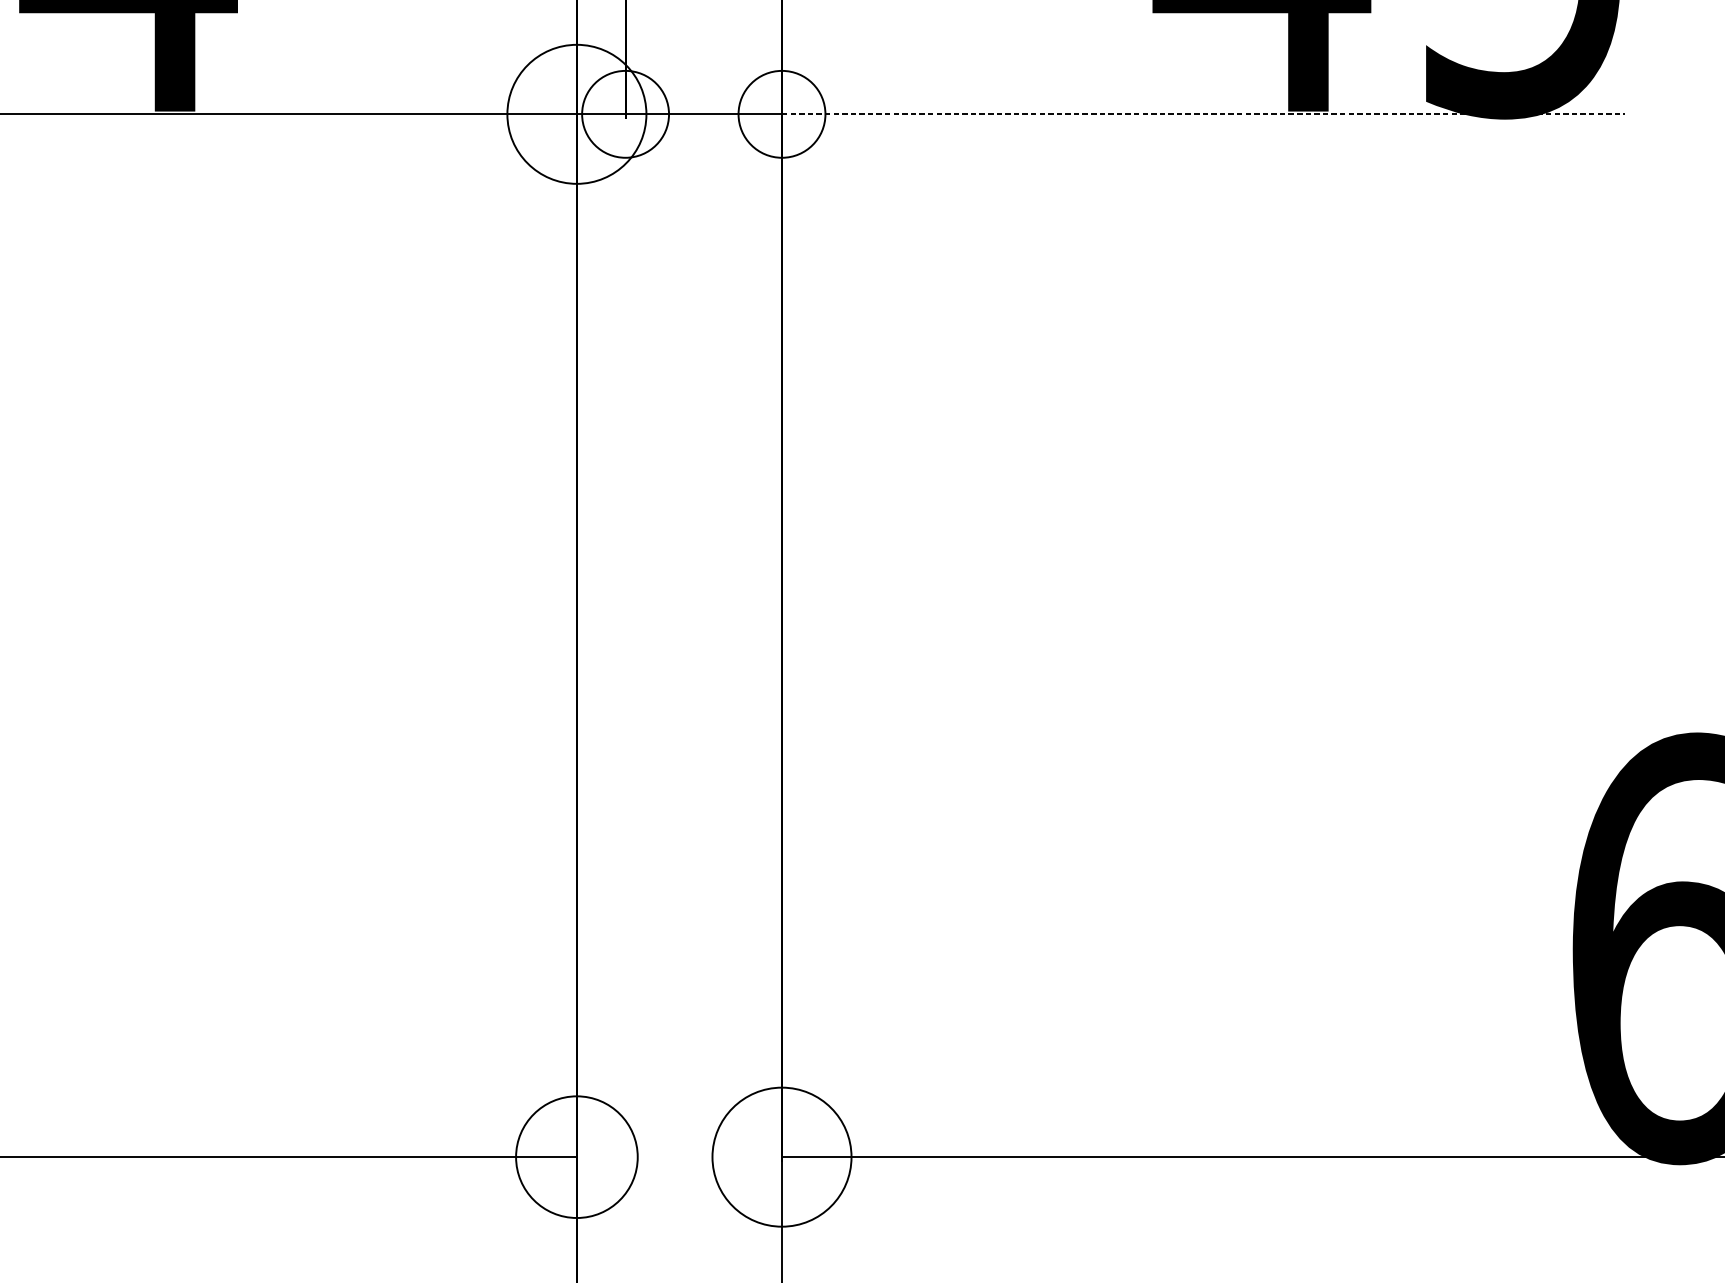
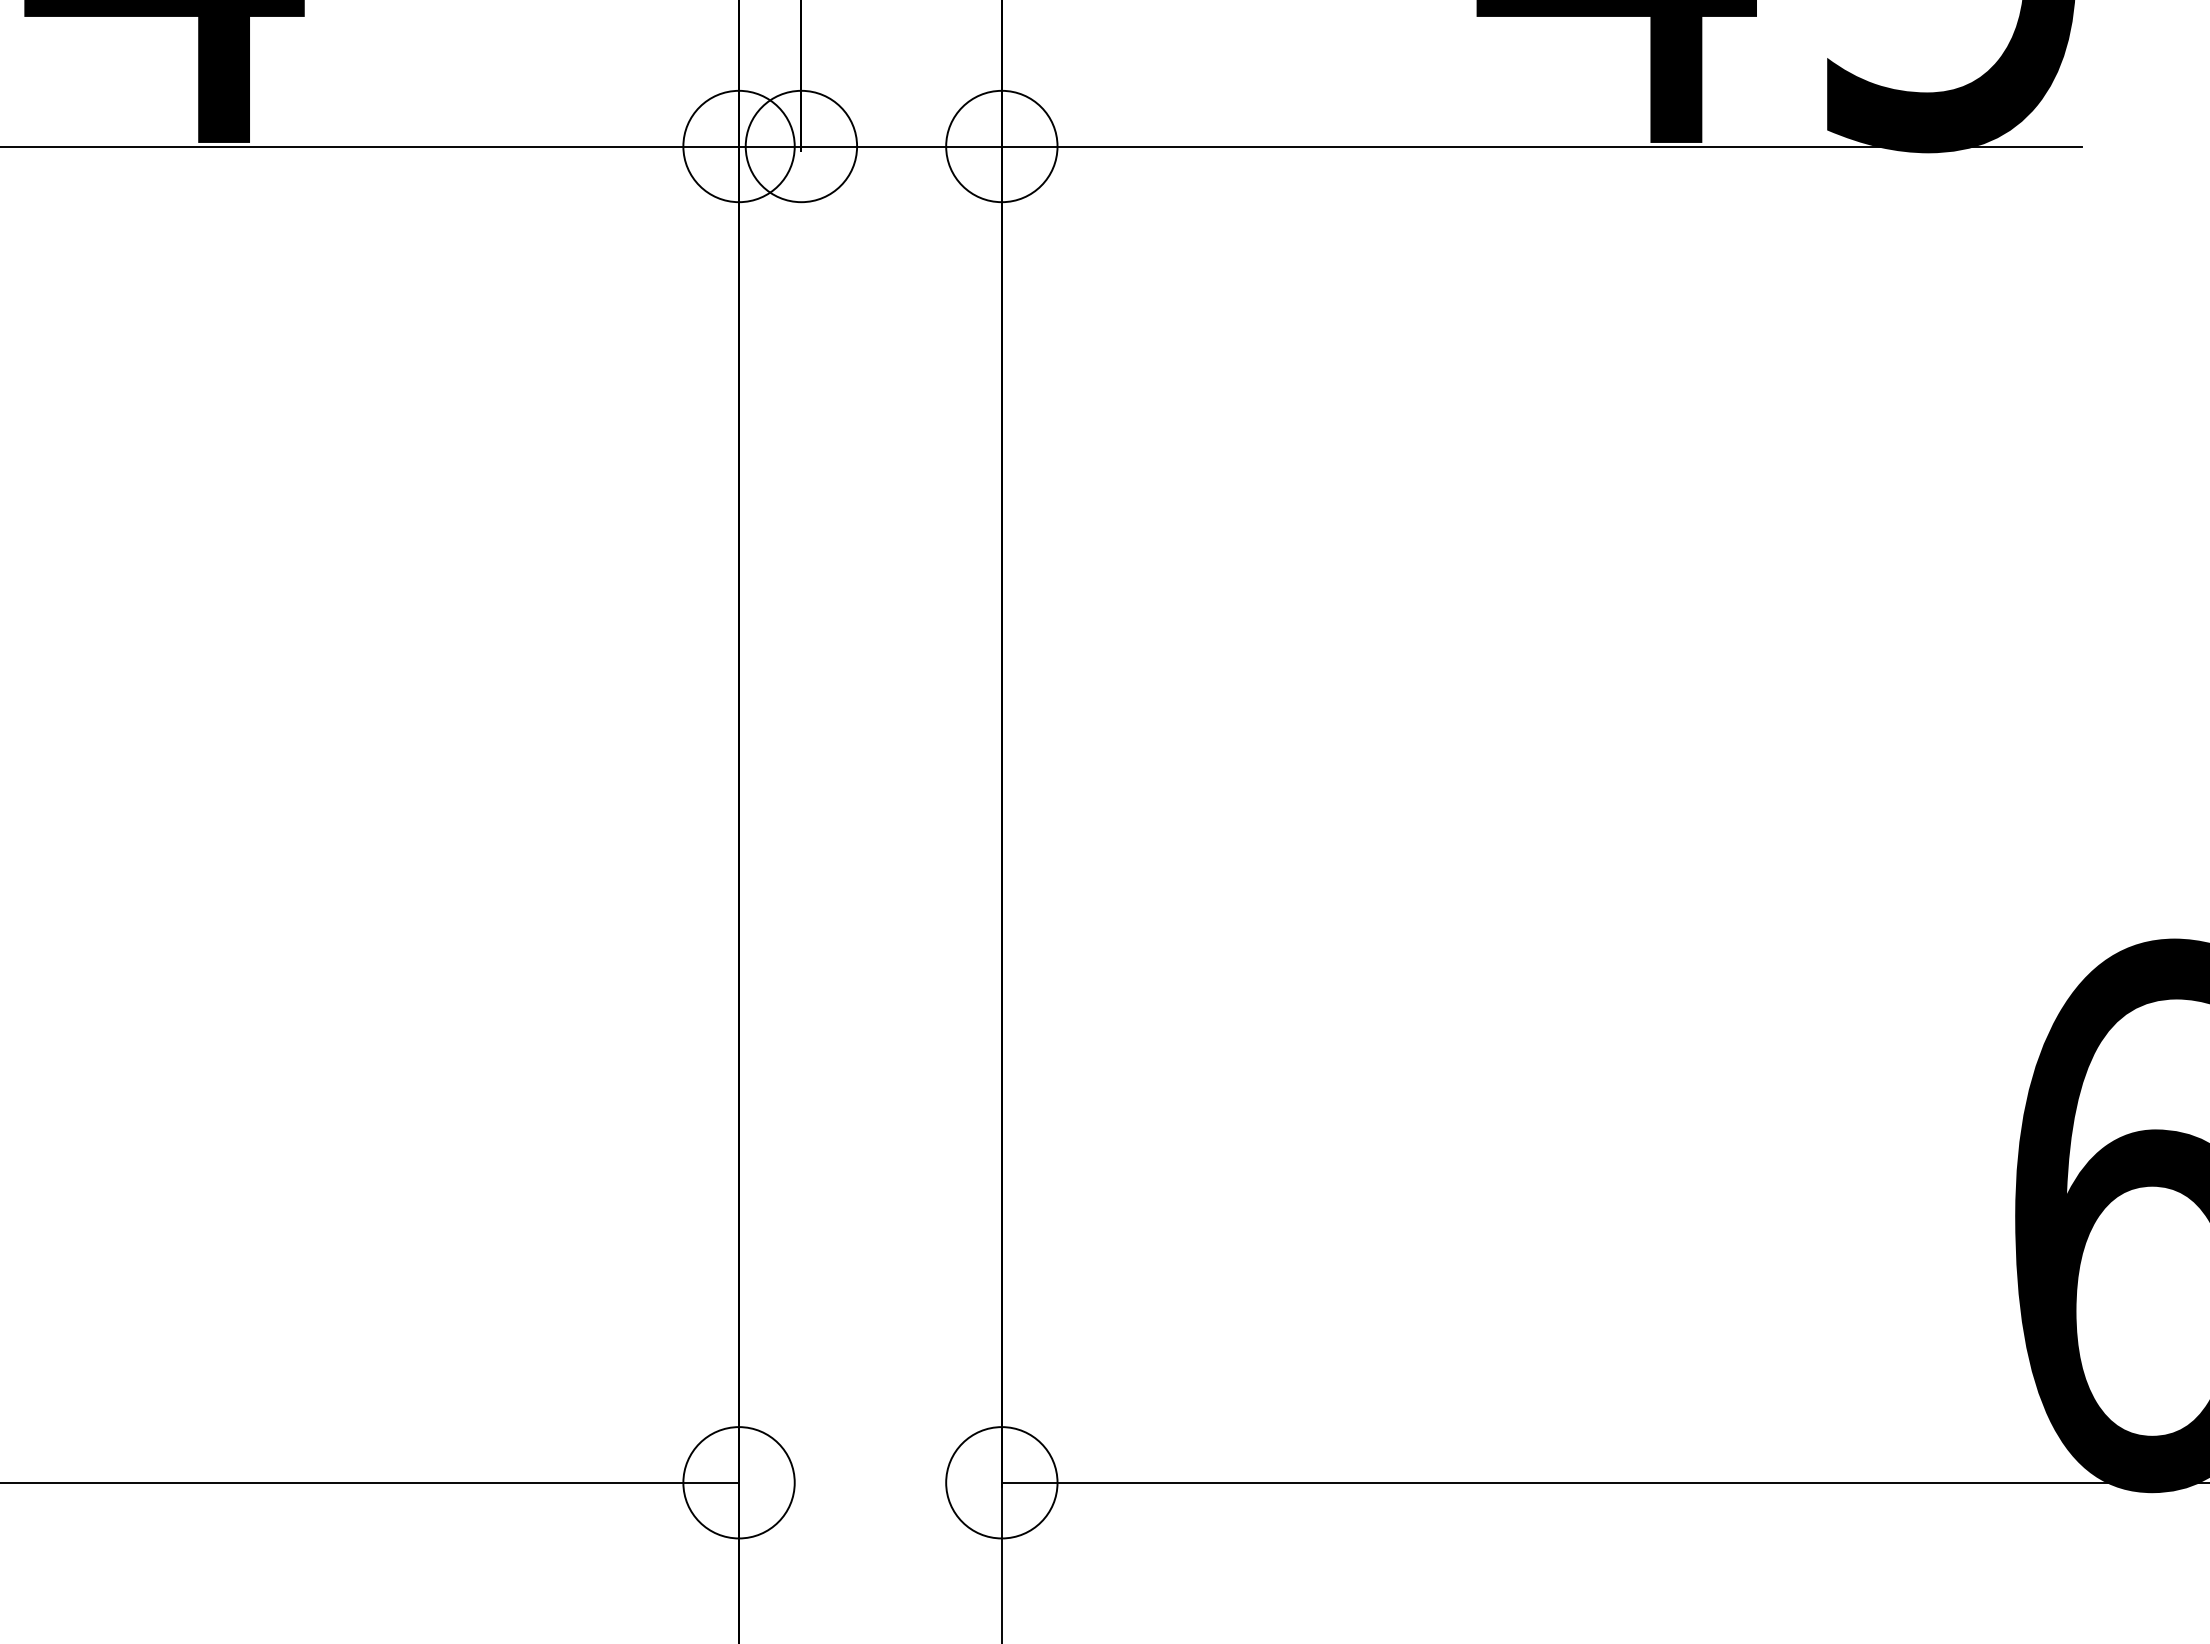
circle: (576, 114) -> (738, 146), size x0.62
line: (1203, 114) -> (1541, 146), dashed -> solid
circle: (576, 1156) -> (738, 1482), size x0.71
circle: (781, 1156) -> (1001, 1482), size x0.62

